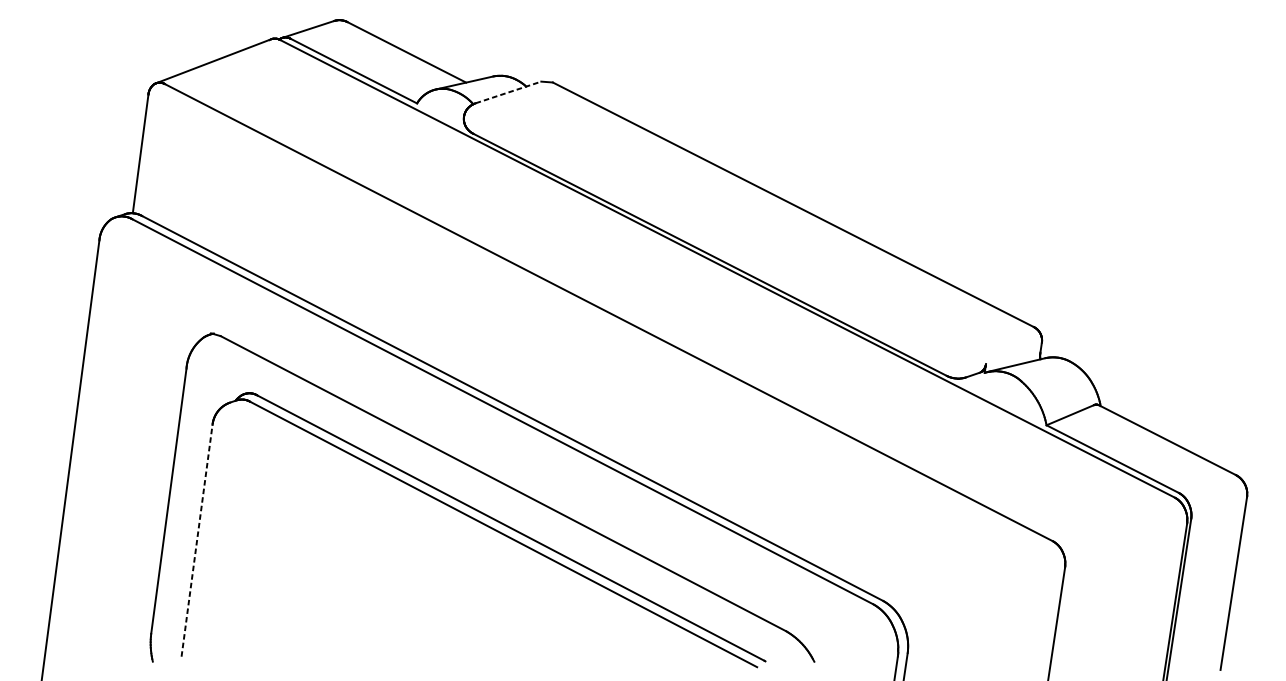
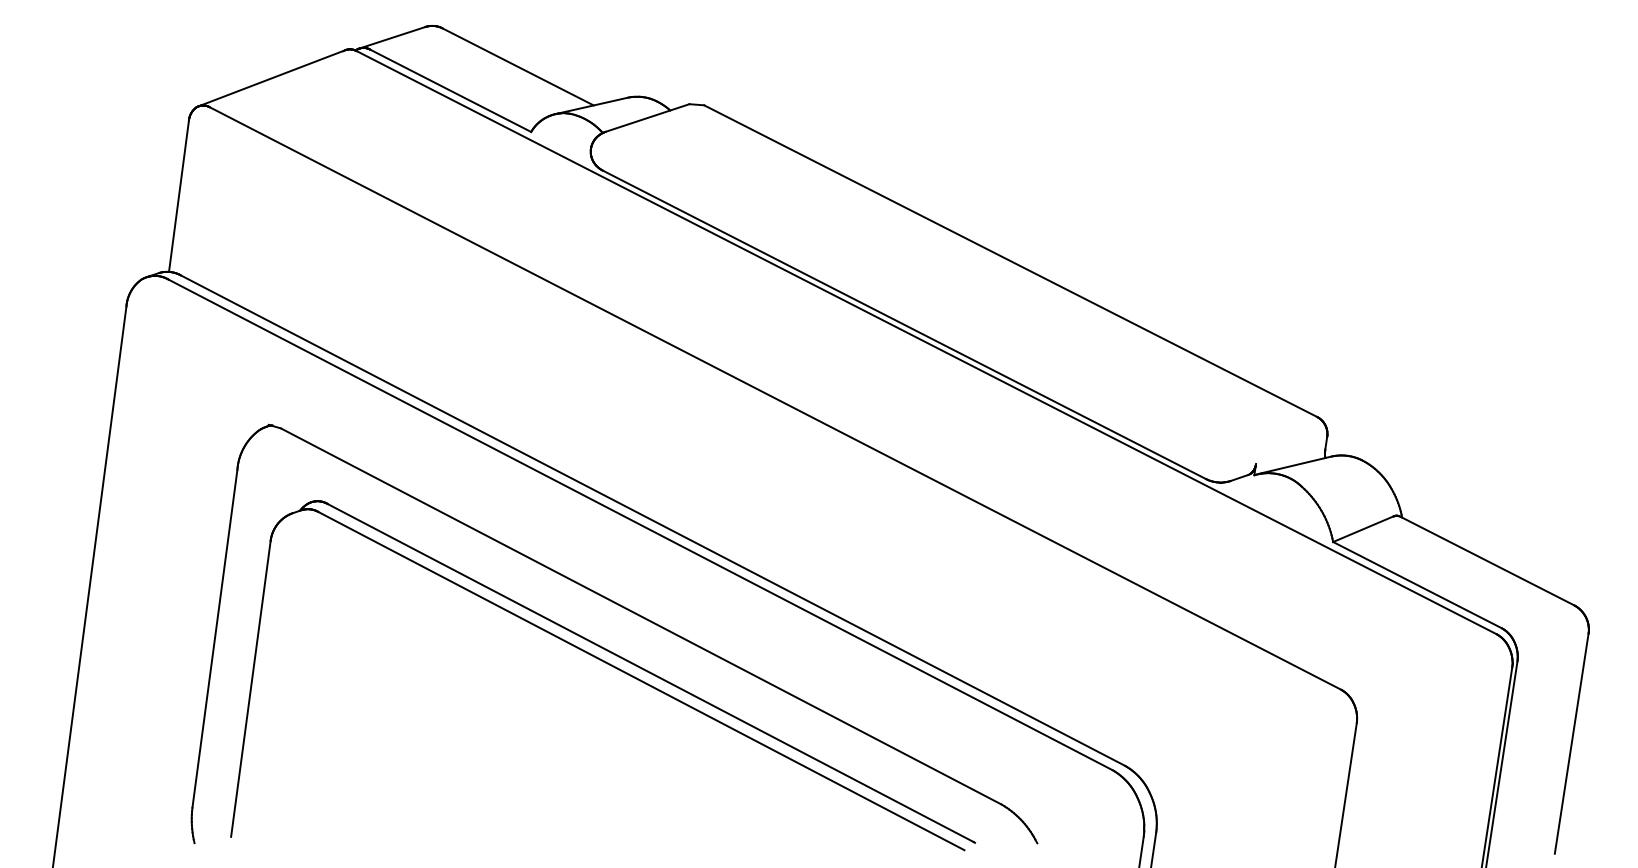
line: (509, 92) -> (648, 117), dashed -> solid
line: (196, 540) -> (250, 688), dashed -> solid

